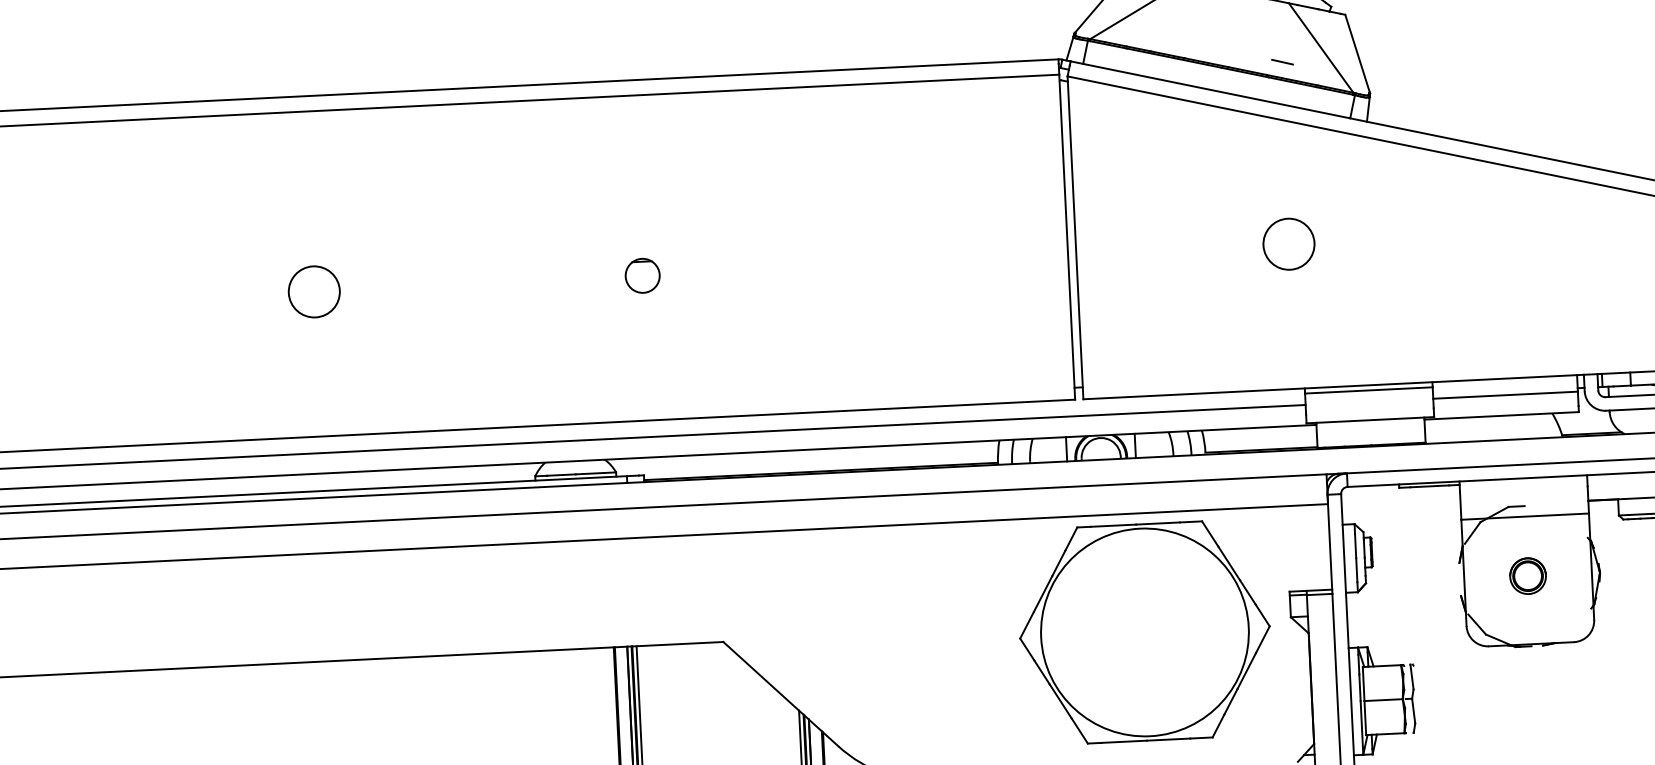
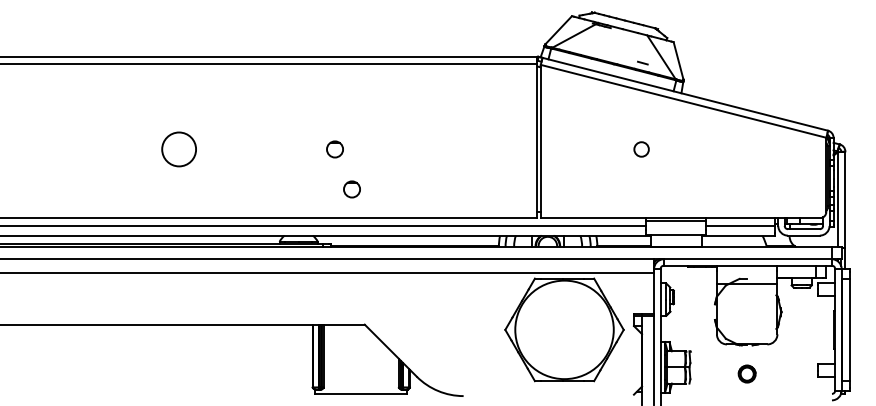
circle: (1288, 244) -> (641, 149), size x0.6
circle: (314, 291) -> (179, 149), size x1.4
circle: (681, 358) -> (351, 189), added
part: (1526, 574) -> (746, 373), moved

